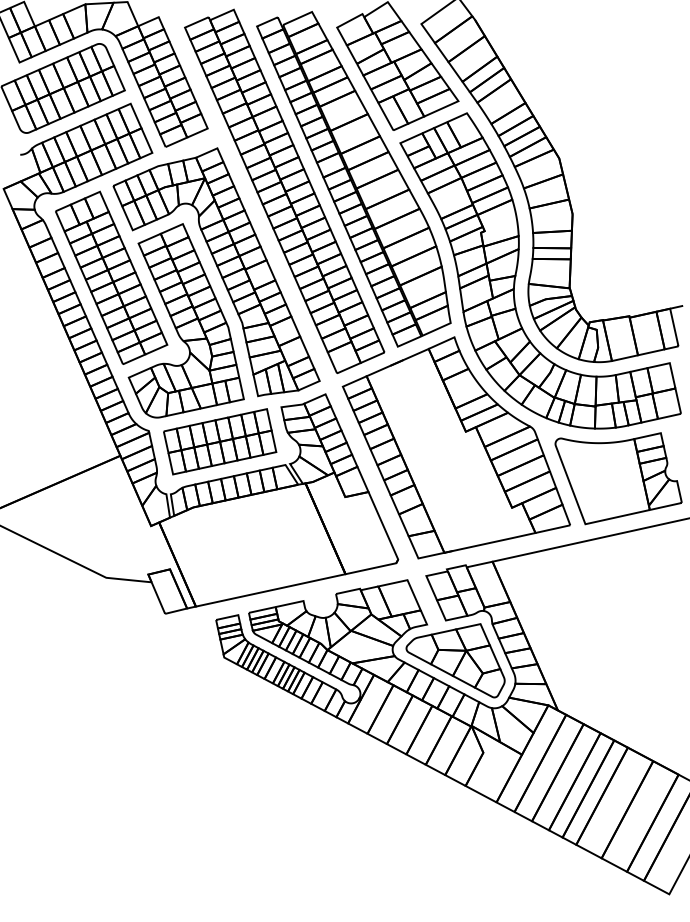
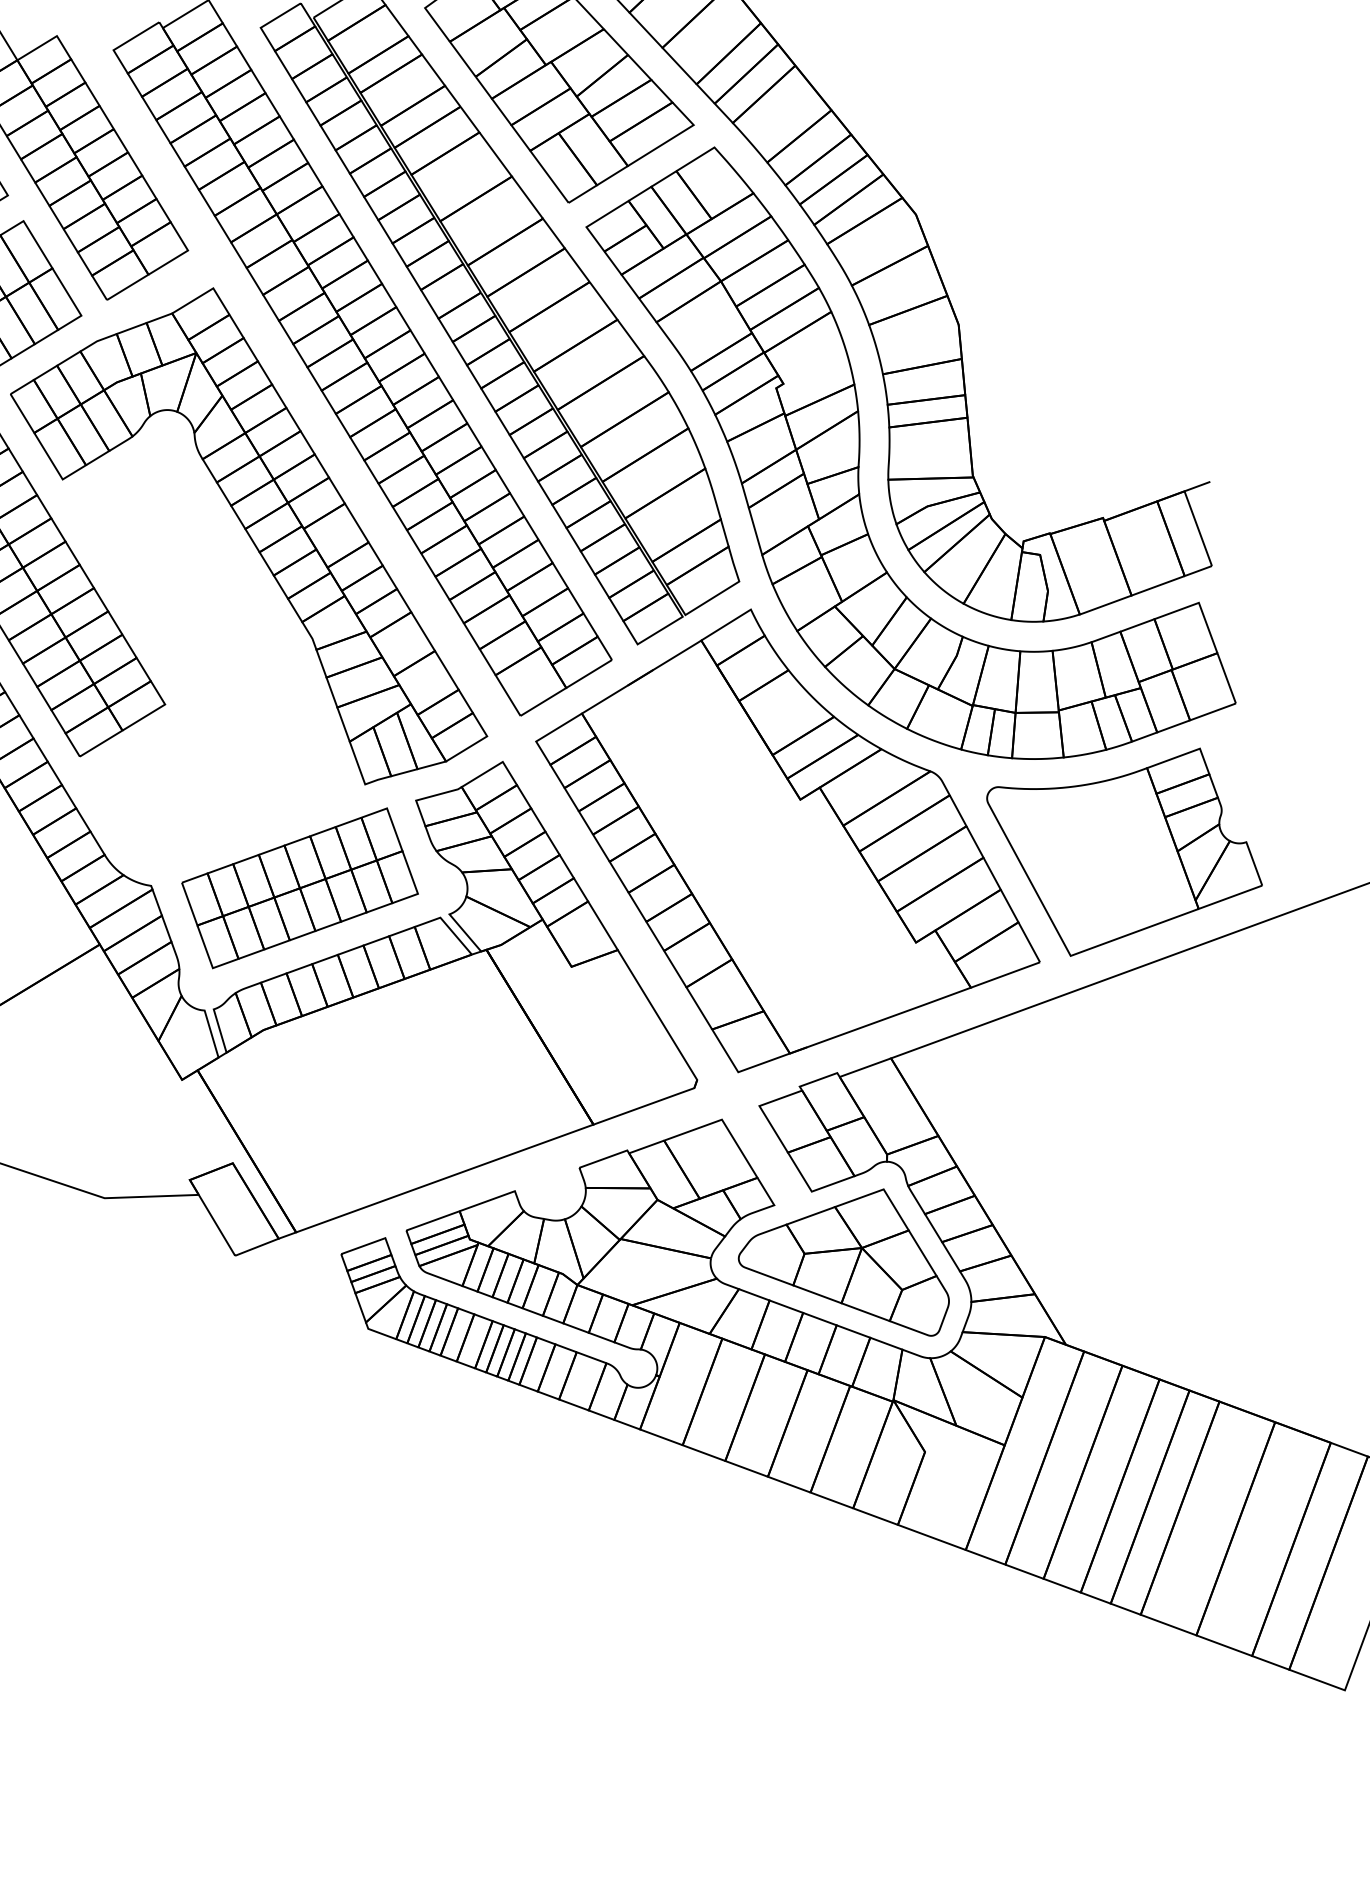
part: (185, 320) -> (195, 649), removed

